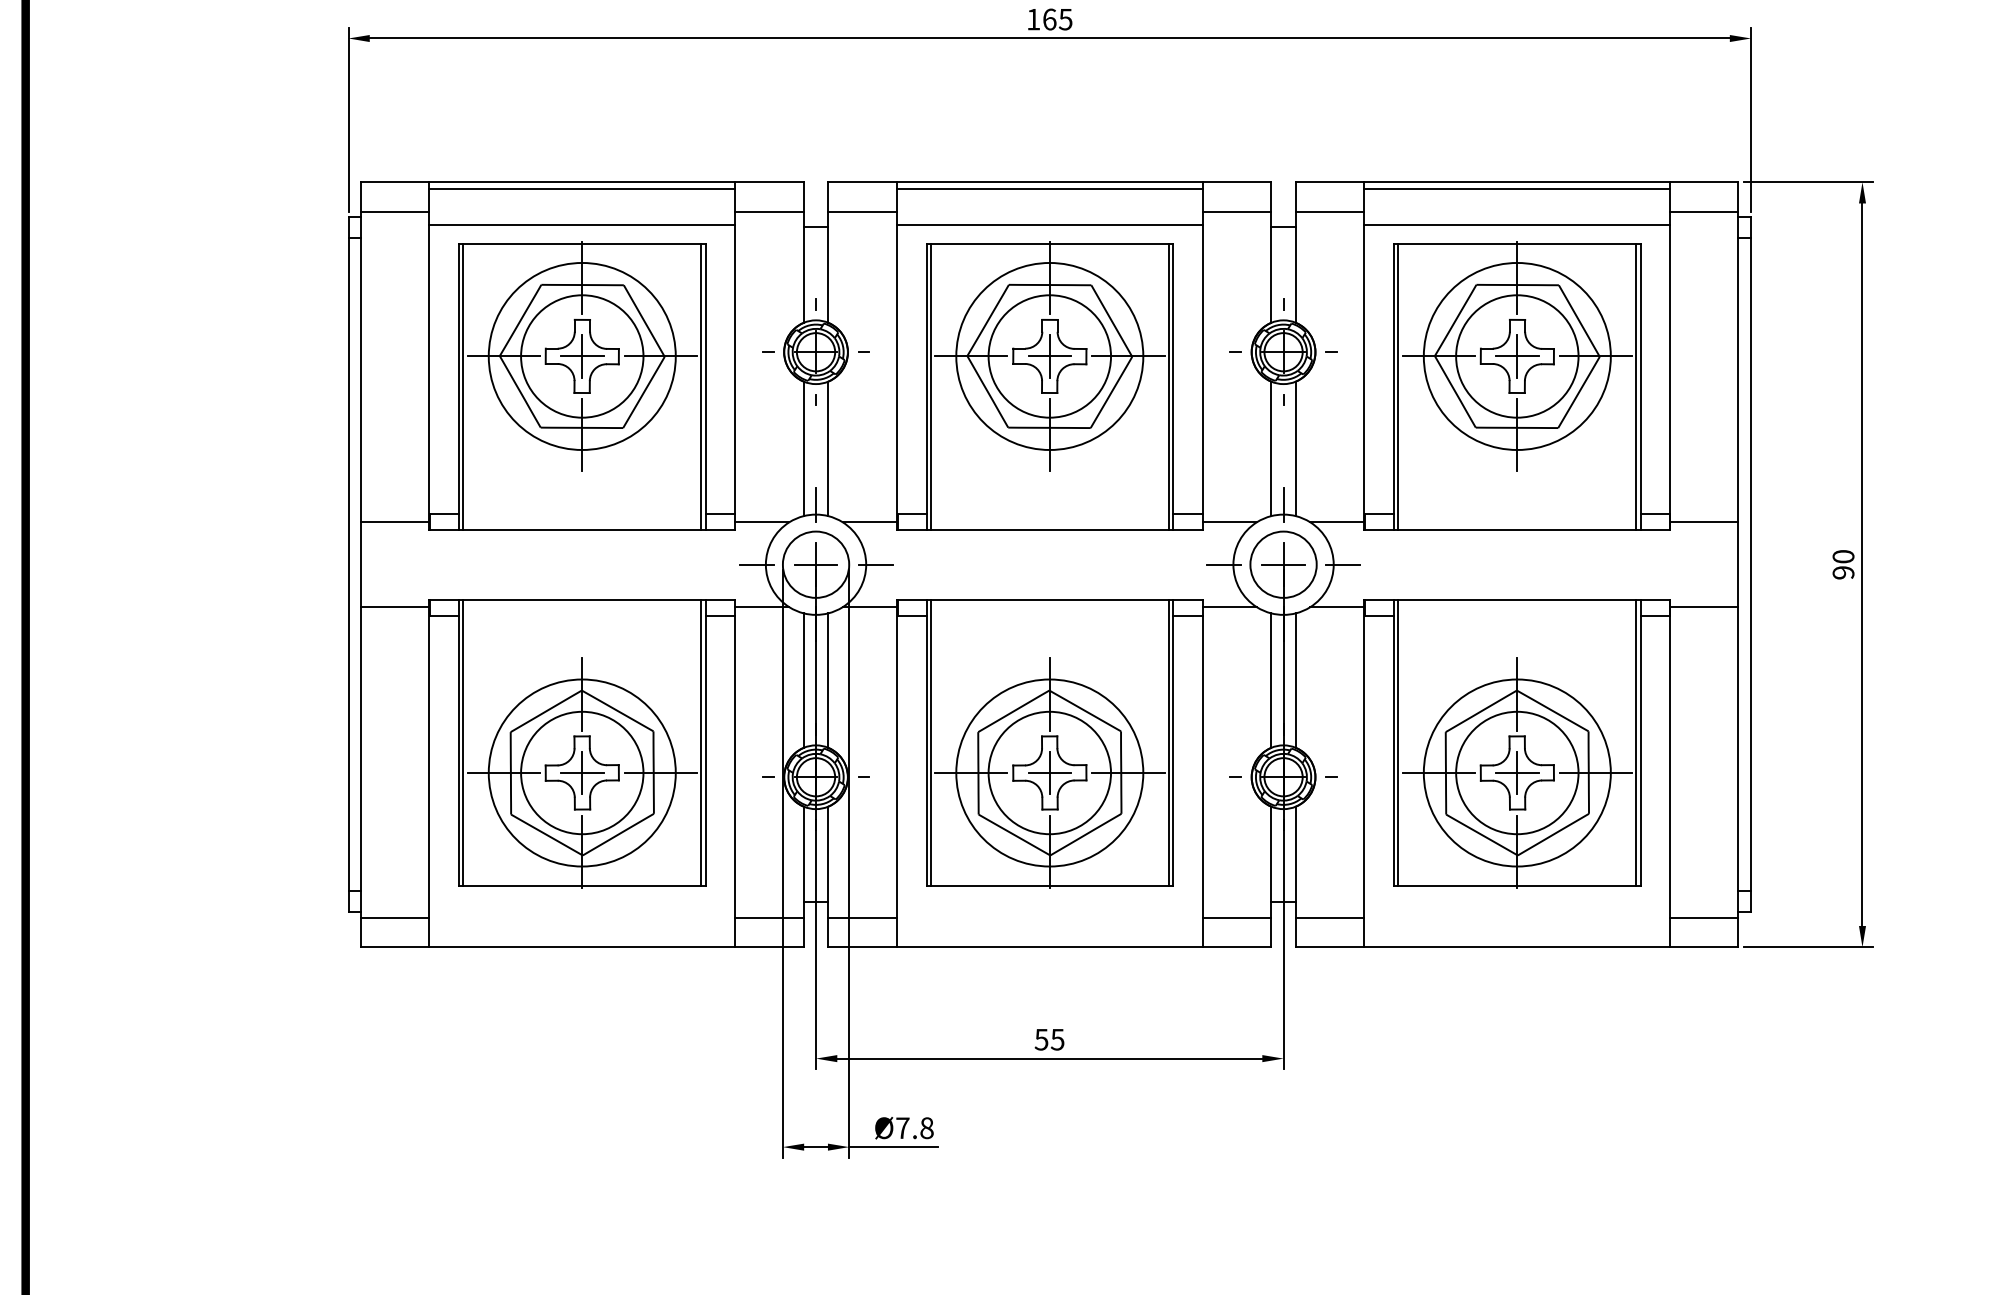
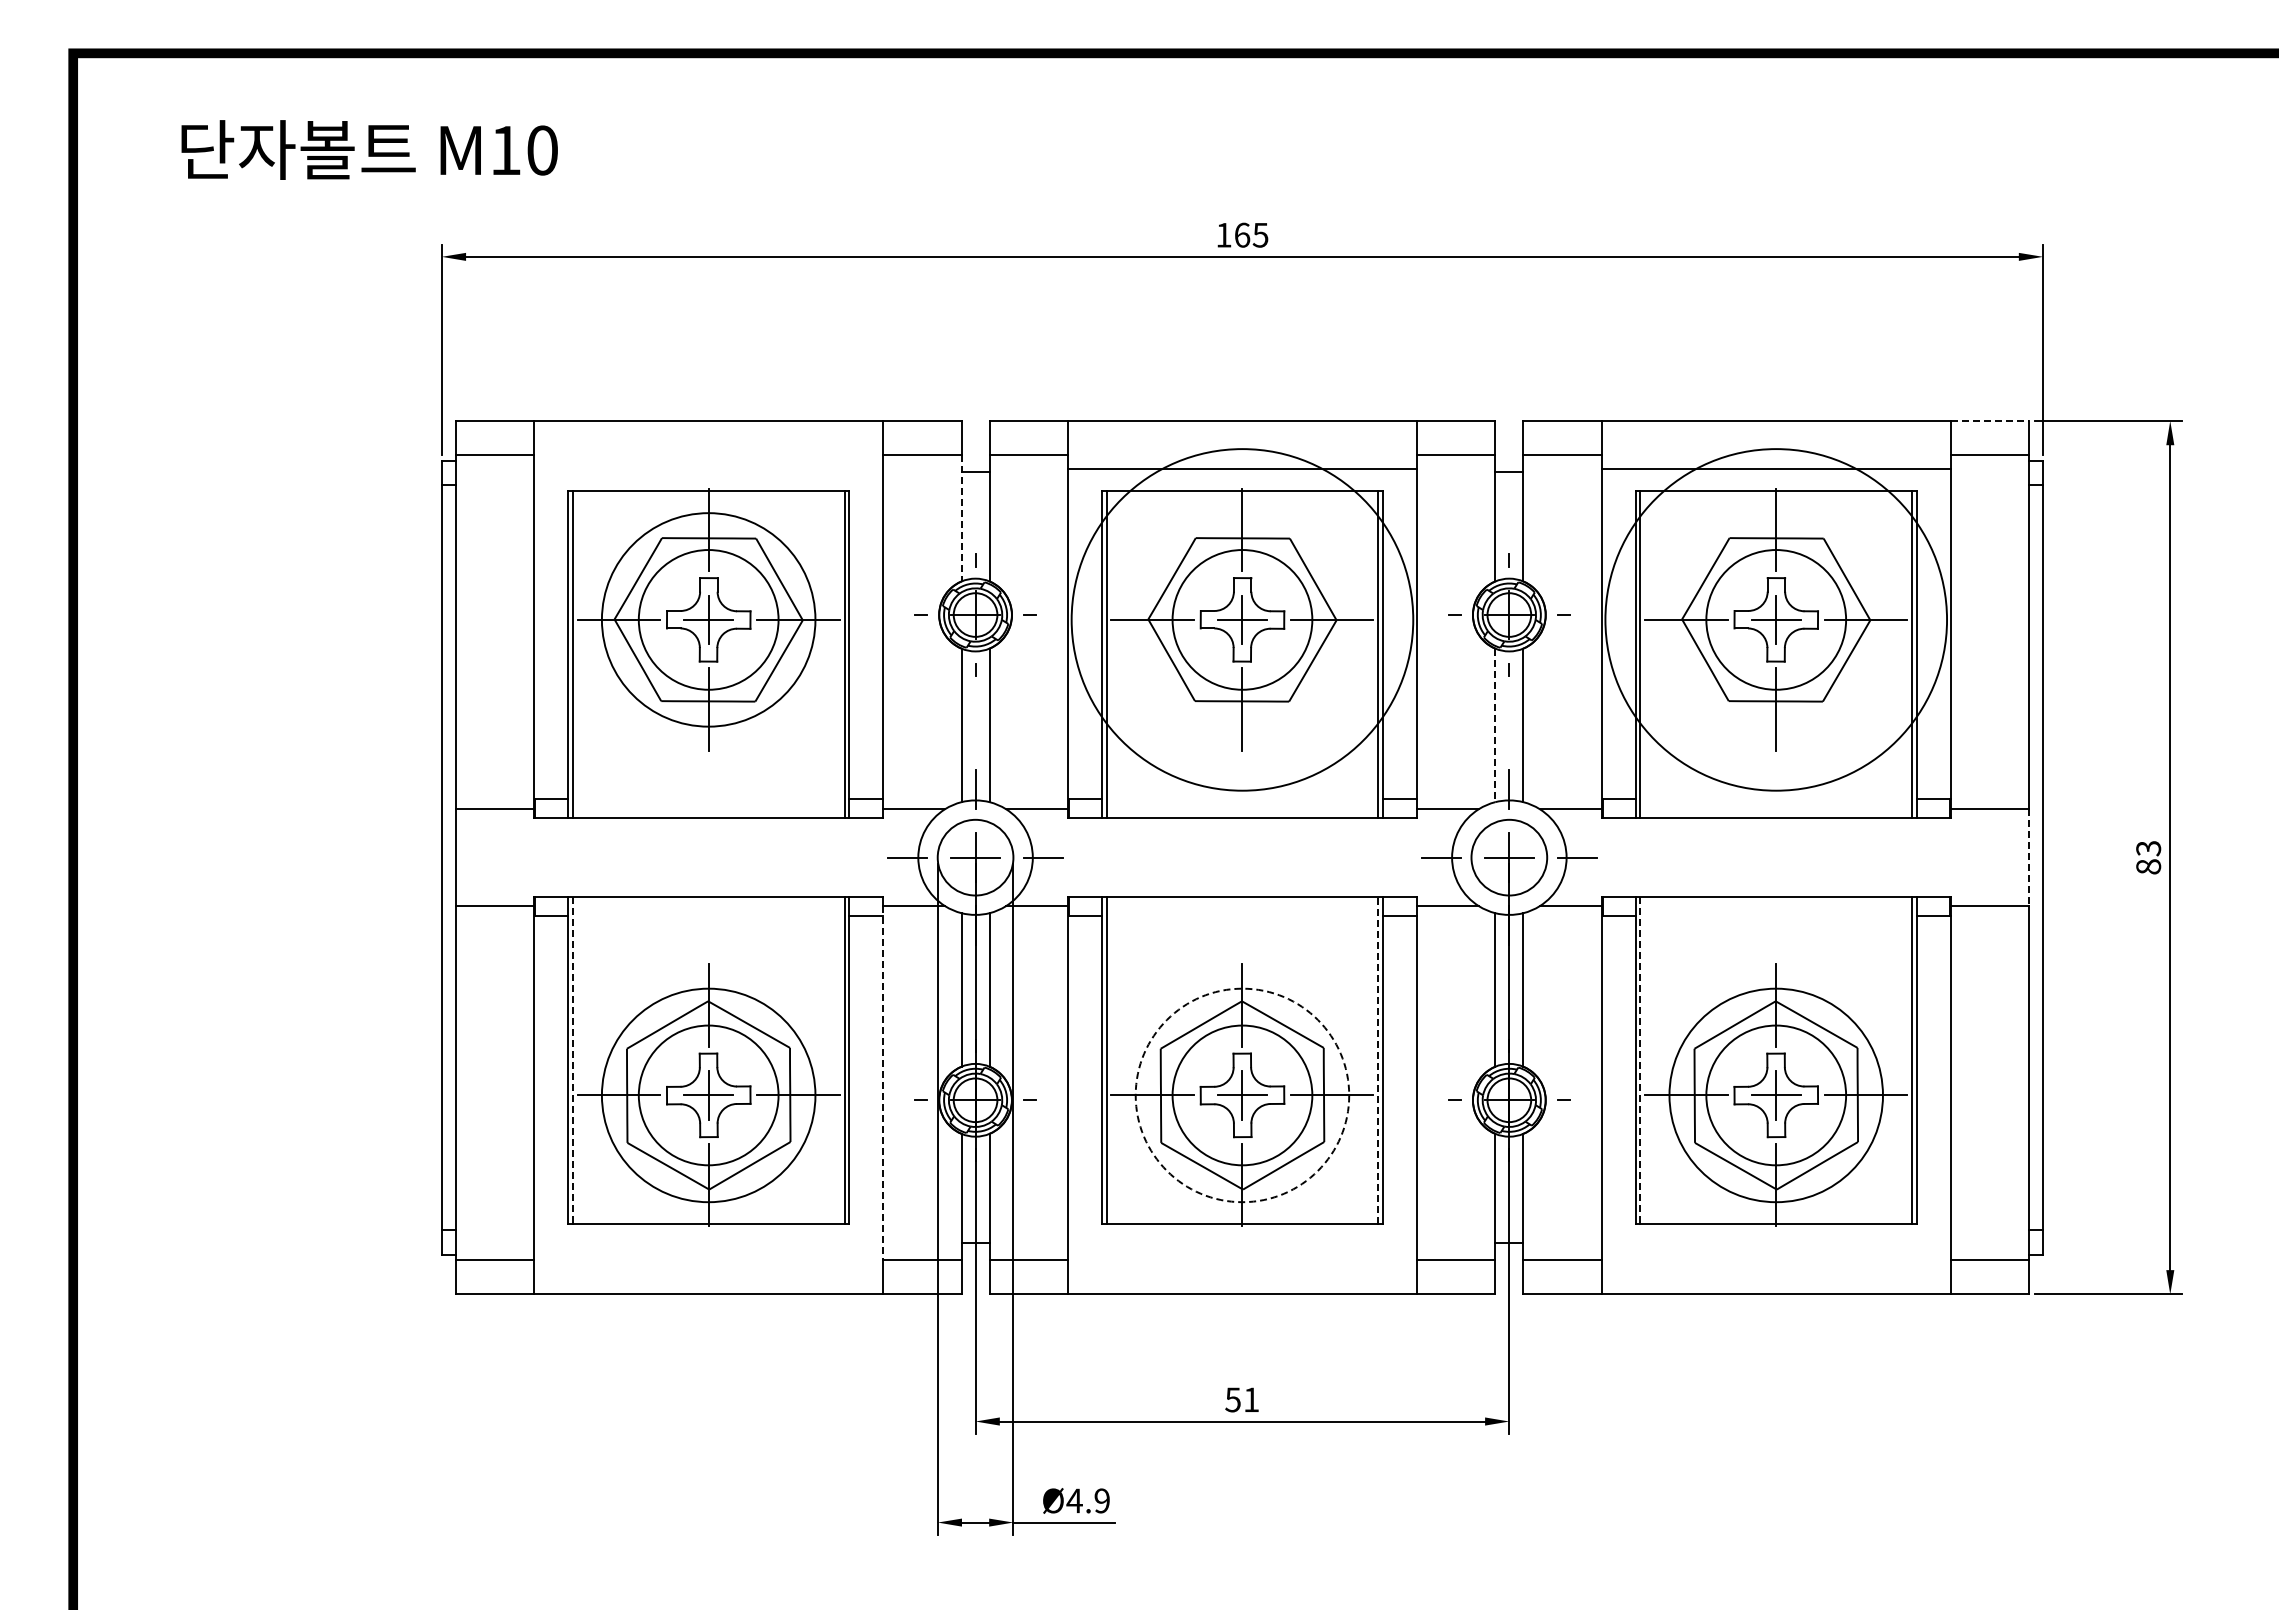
line: (1704, 181) -> (1989, 420), solid -> dashed
line: (582, 188) -> (708, 428), removed
line: (1049, 188) -> (1242, 428), removed
line: (1516, 188) -> (1775, 428), removed
line: (582, 224) -> (708, 469), removed
line: (803, 267) -> (961, 518), solid -> dashed
circle: (1049, 356) -> (1242, 619), size x1.6
circle: (1516, 356) -> (1775, 619), size x1.6
line: (1271, 448) -> (1495, 725), solid -> dashed
line: (1738, 564) -> (2028, 857), solid -> dashed
text: (1843, 564) -> (2148, 857), 90 -> 83
line: (1168, 742) -> (1378, 1060), solid -> dashed
line: (462, 743) -> (572, 1061), solid -> dashed
line: (1398, 743) -> (1640, 1061), solid -> dashed
line: (735, 762) -> (883, 1083), solid -> dashed
circle: (1049, 773) -> (1242, 1095), solid -> dashed
text: (1056, 1039) -> (1250, 1399), 55 -> 51
text: (914, 1127) -> (1087, 1500), Ø7.8 -> Ø4.9

